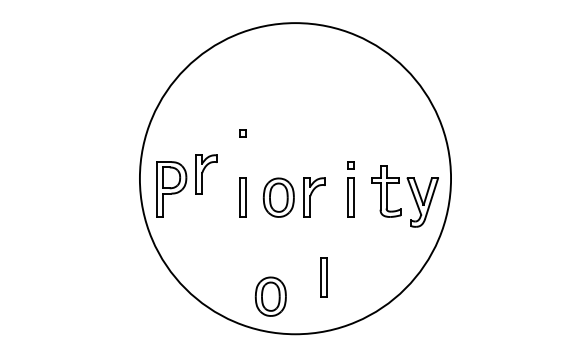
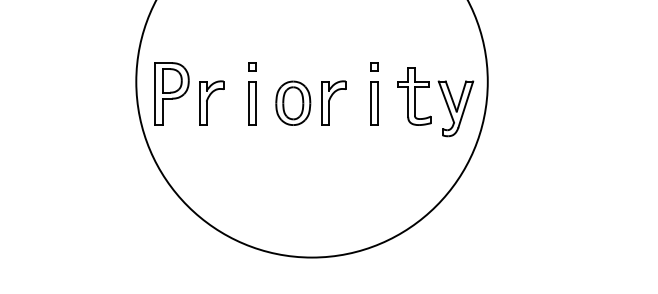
part: (242, 133) -> (252, 66), moved
part: (206, 174) -> (211, 103), moved
part: (323, 277) -> (343, 193), removed
part: (270, 296) -> (283, 214), removed

